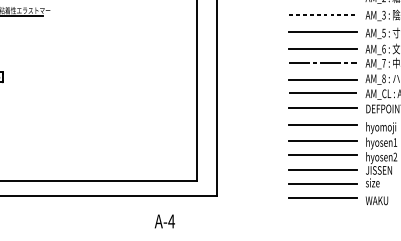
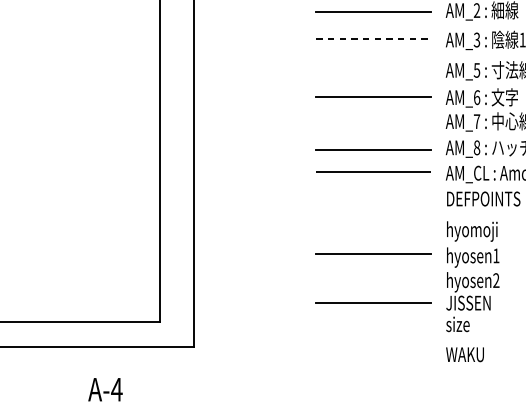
line: (322, 32) -> (372, 69), removed
line: (322, 63) -> (372, 121), removed
line: (322, 108) -> (372, 198), removed
line: (322, 125) -> (372, 227), removed
line: (322, 154) -> (372, 276), removed
line: (322, 183) -> (372, 325), removed
line: (322, 197) -> (372, 349), removed

